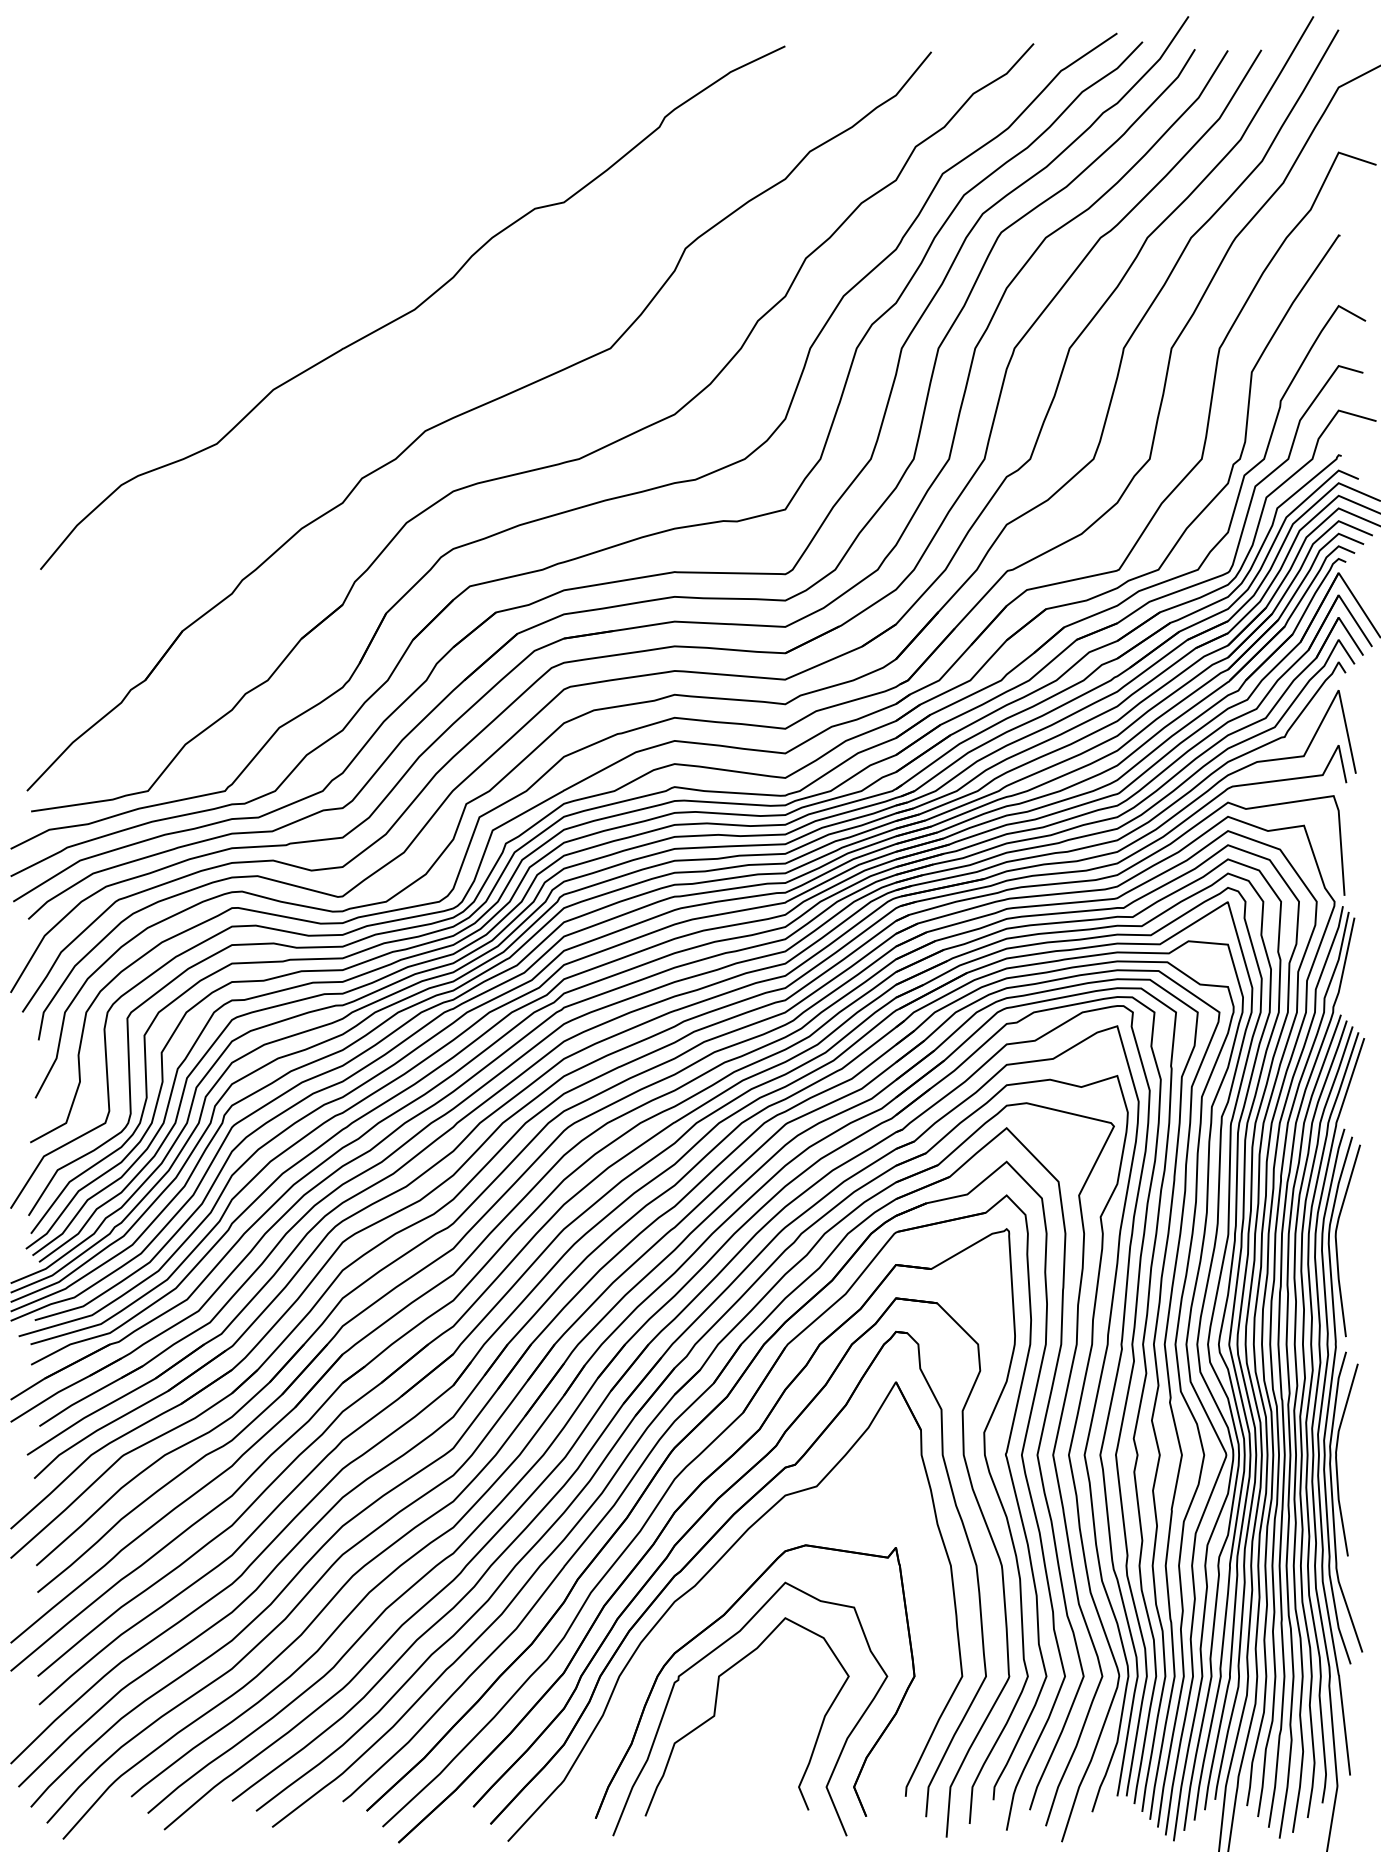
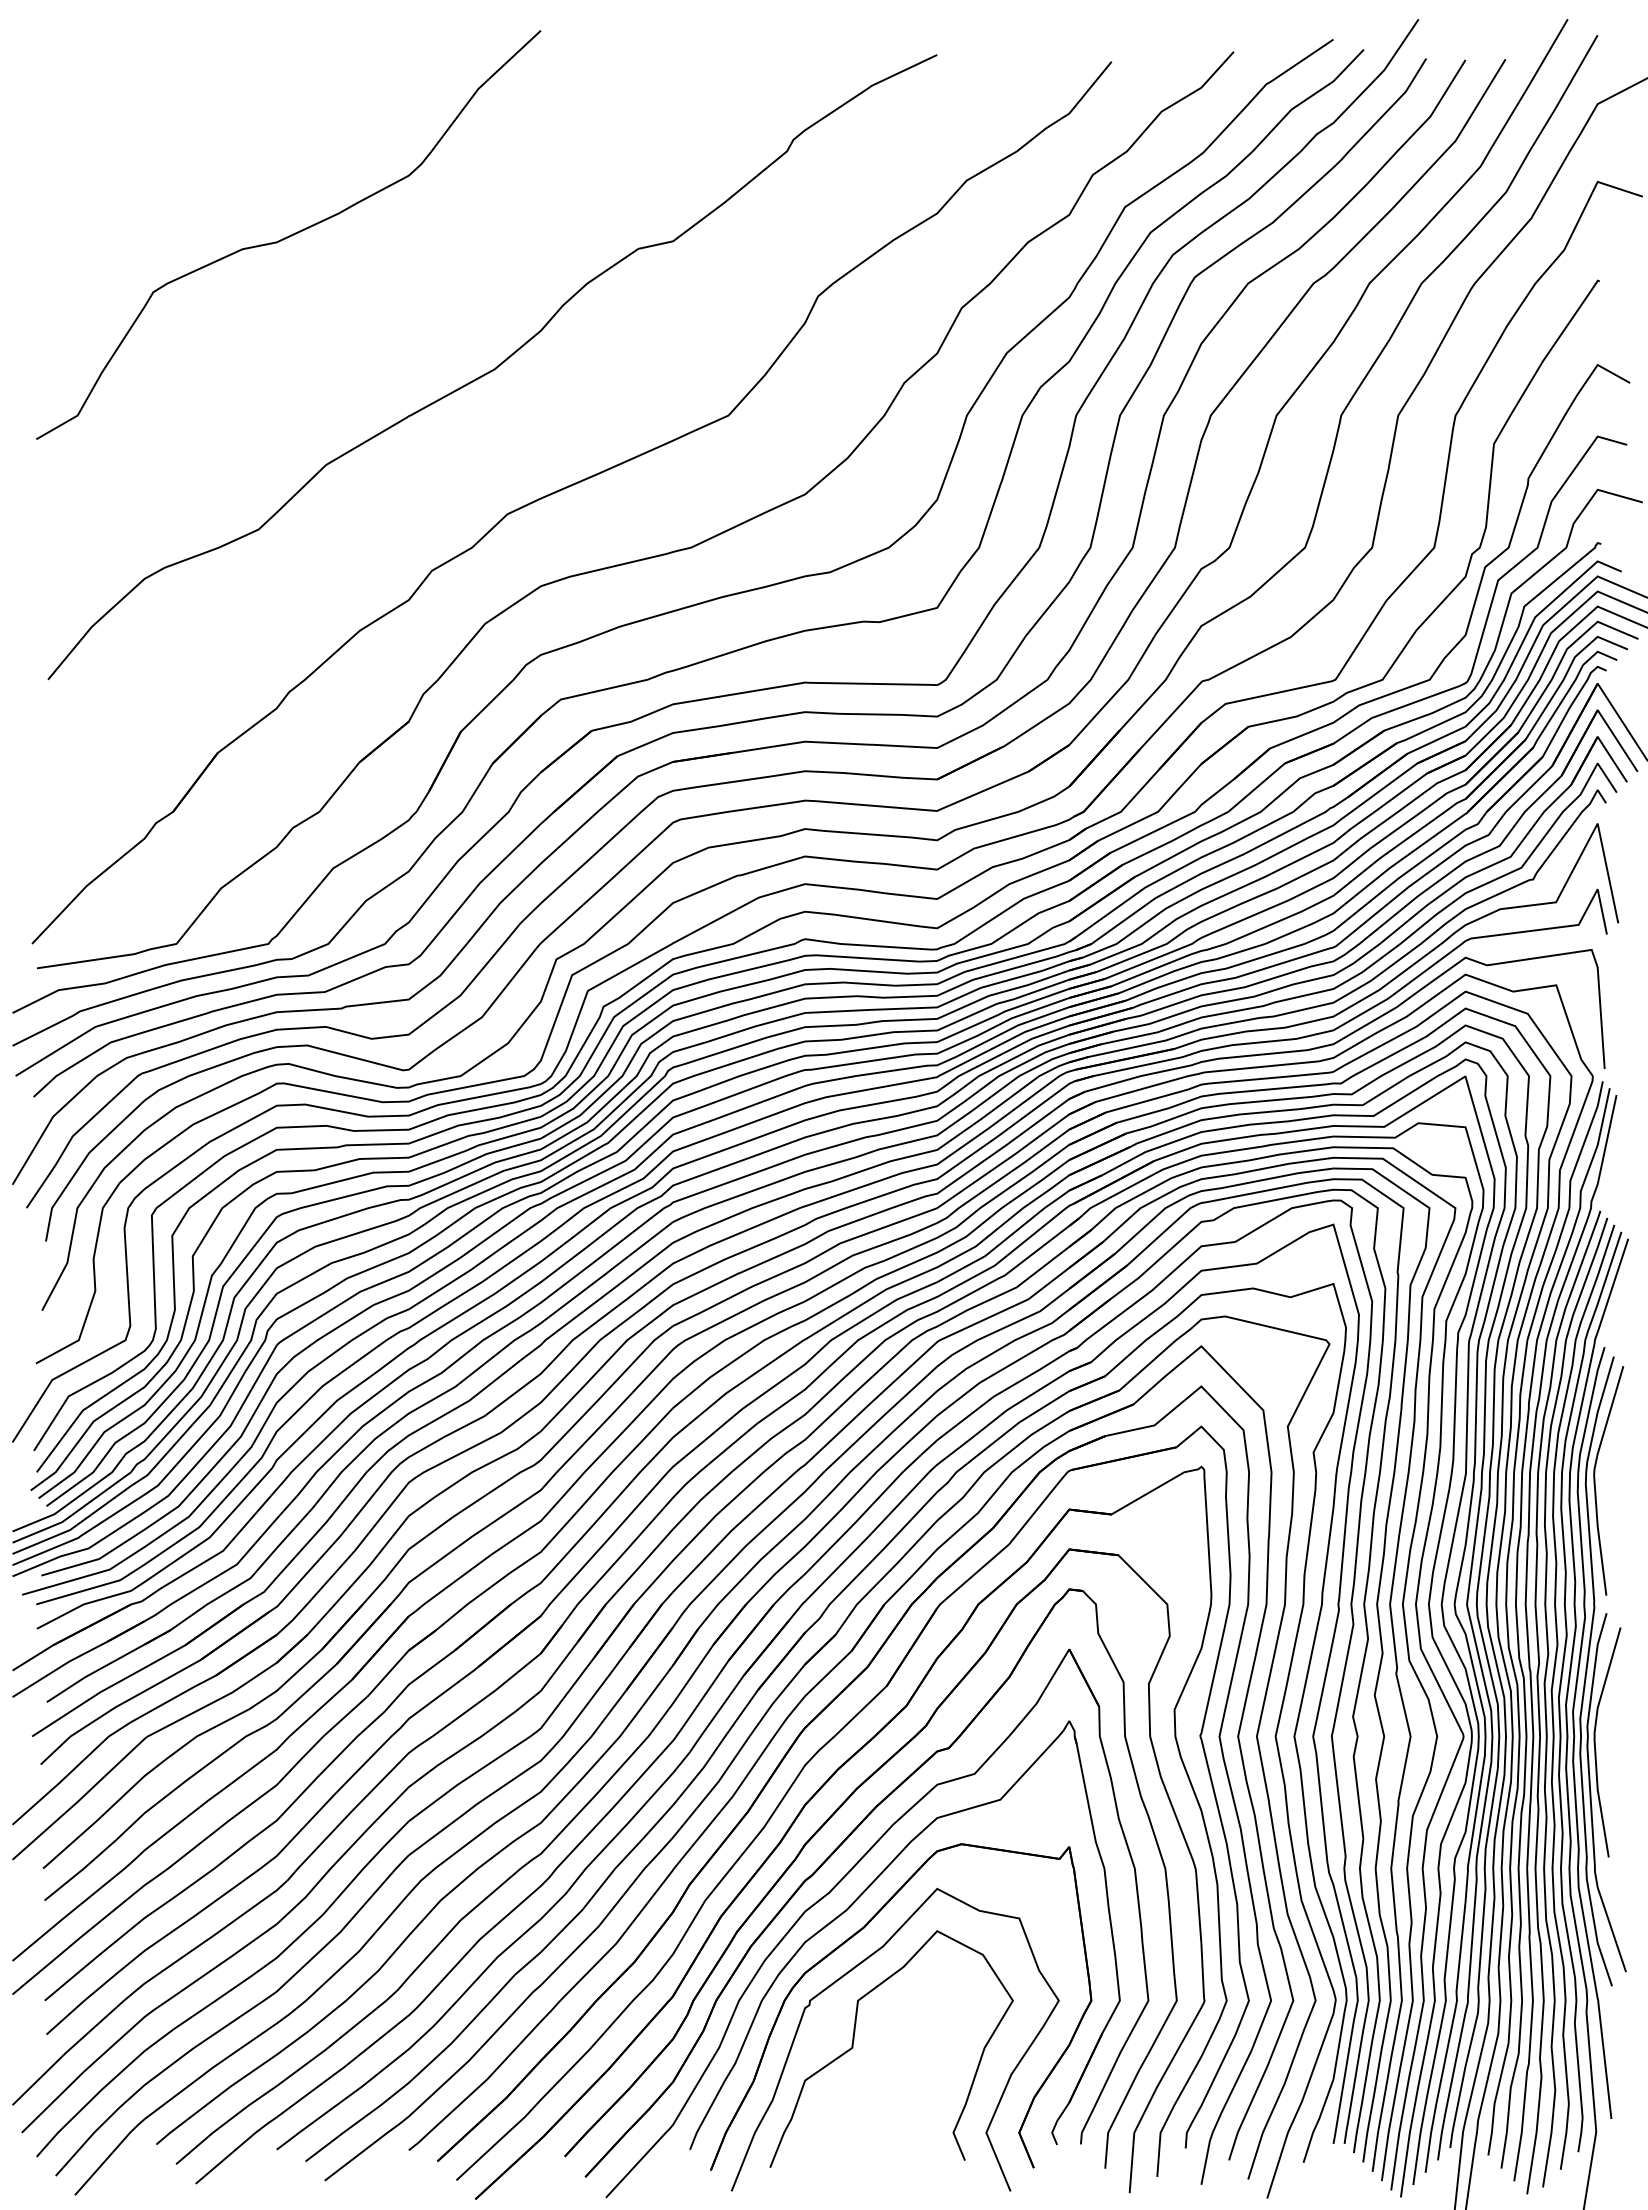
curve: (241, 197) -> (288, 235), added
part: (719, 1591) -> (858, 1899), added

